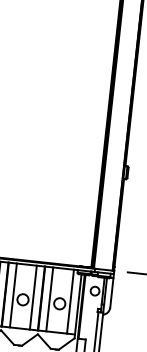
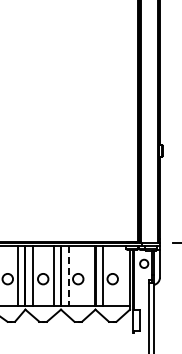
line: (12, 295) -> (68, 276), solid -> dashed
line: (33, 298) -> (87, 276), removed
line: (70, 302) -> (122, 276), removed

